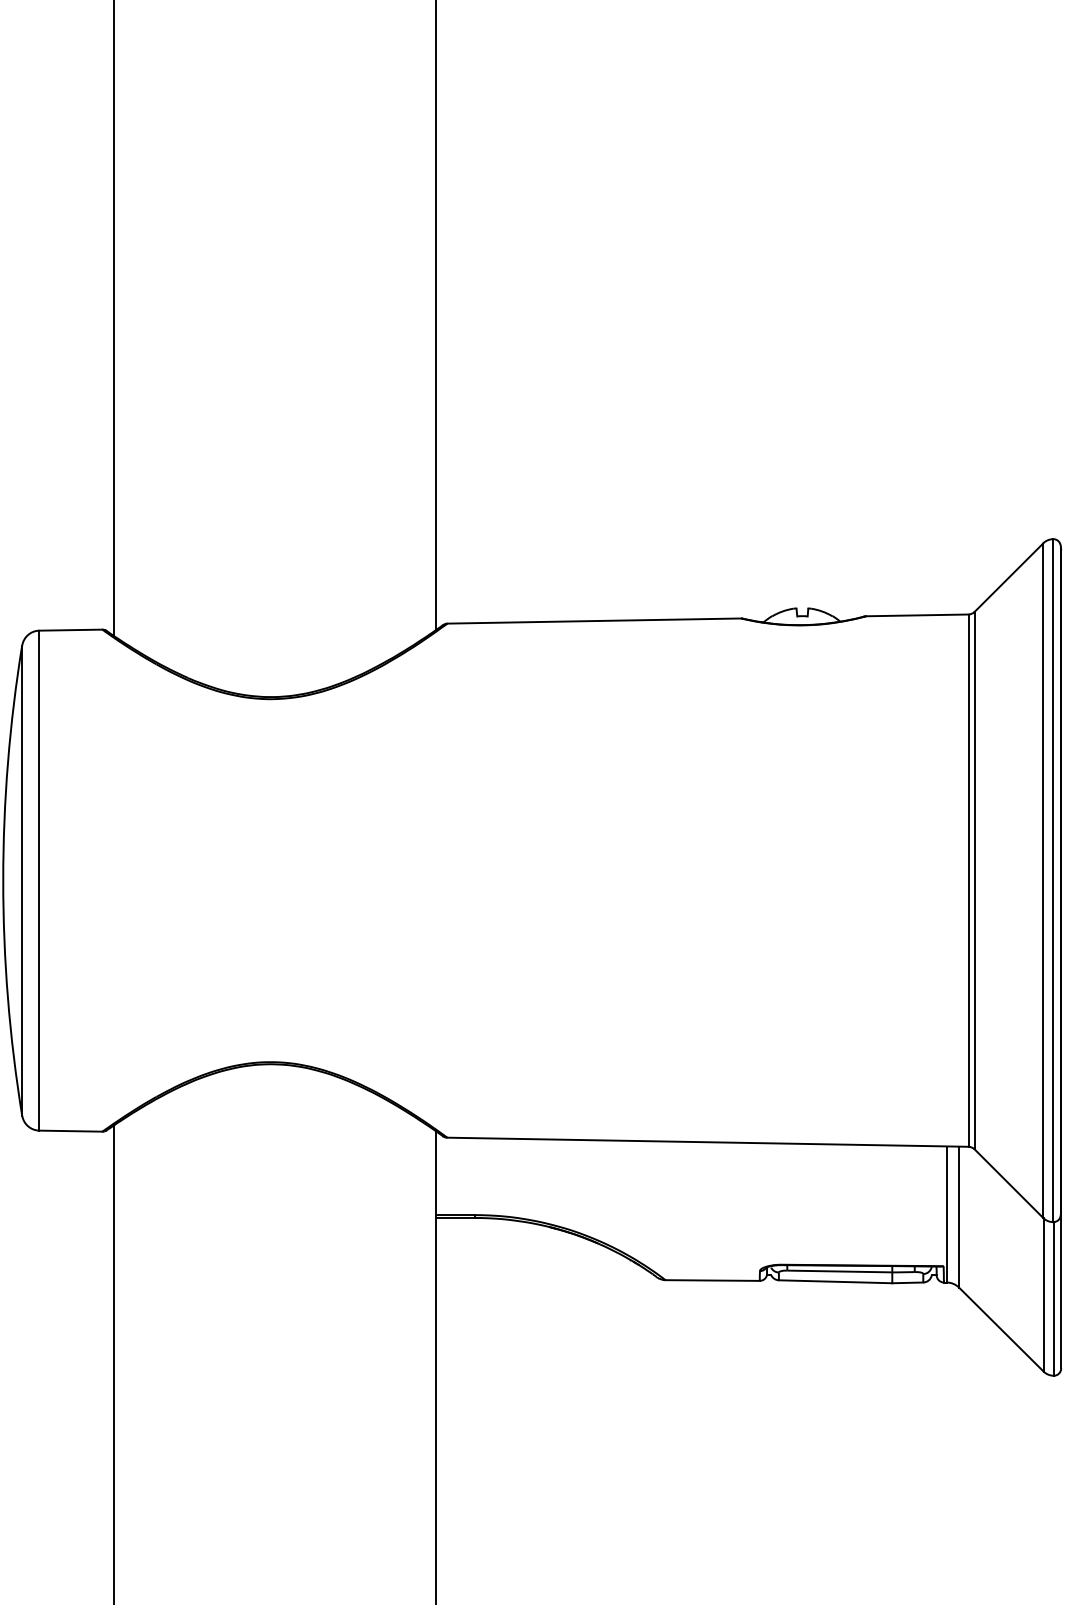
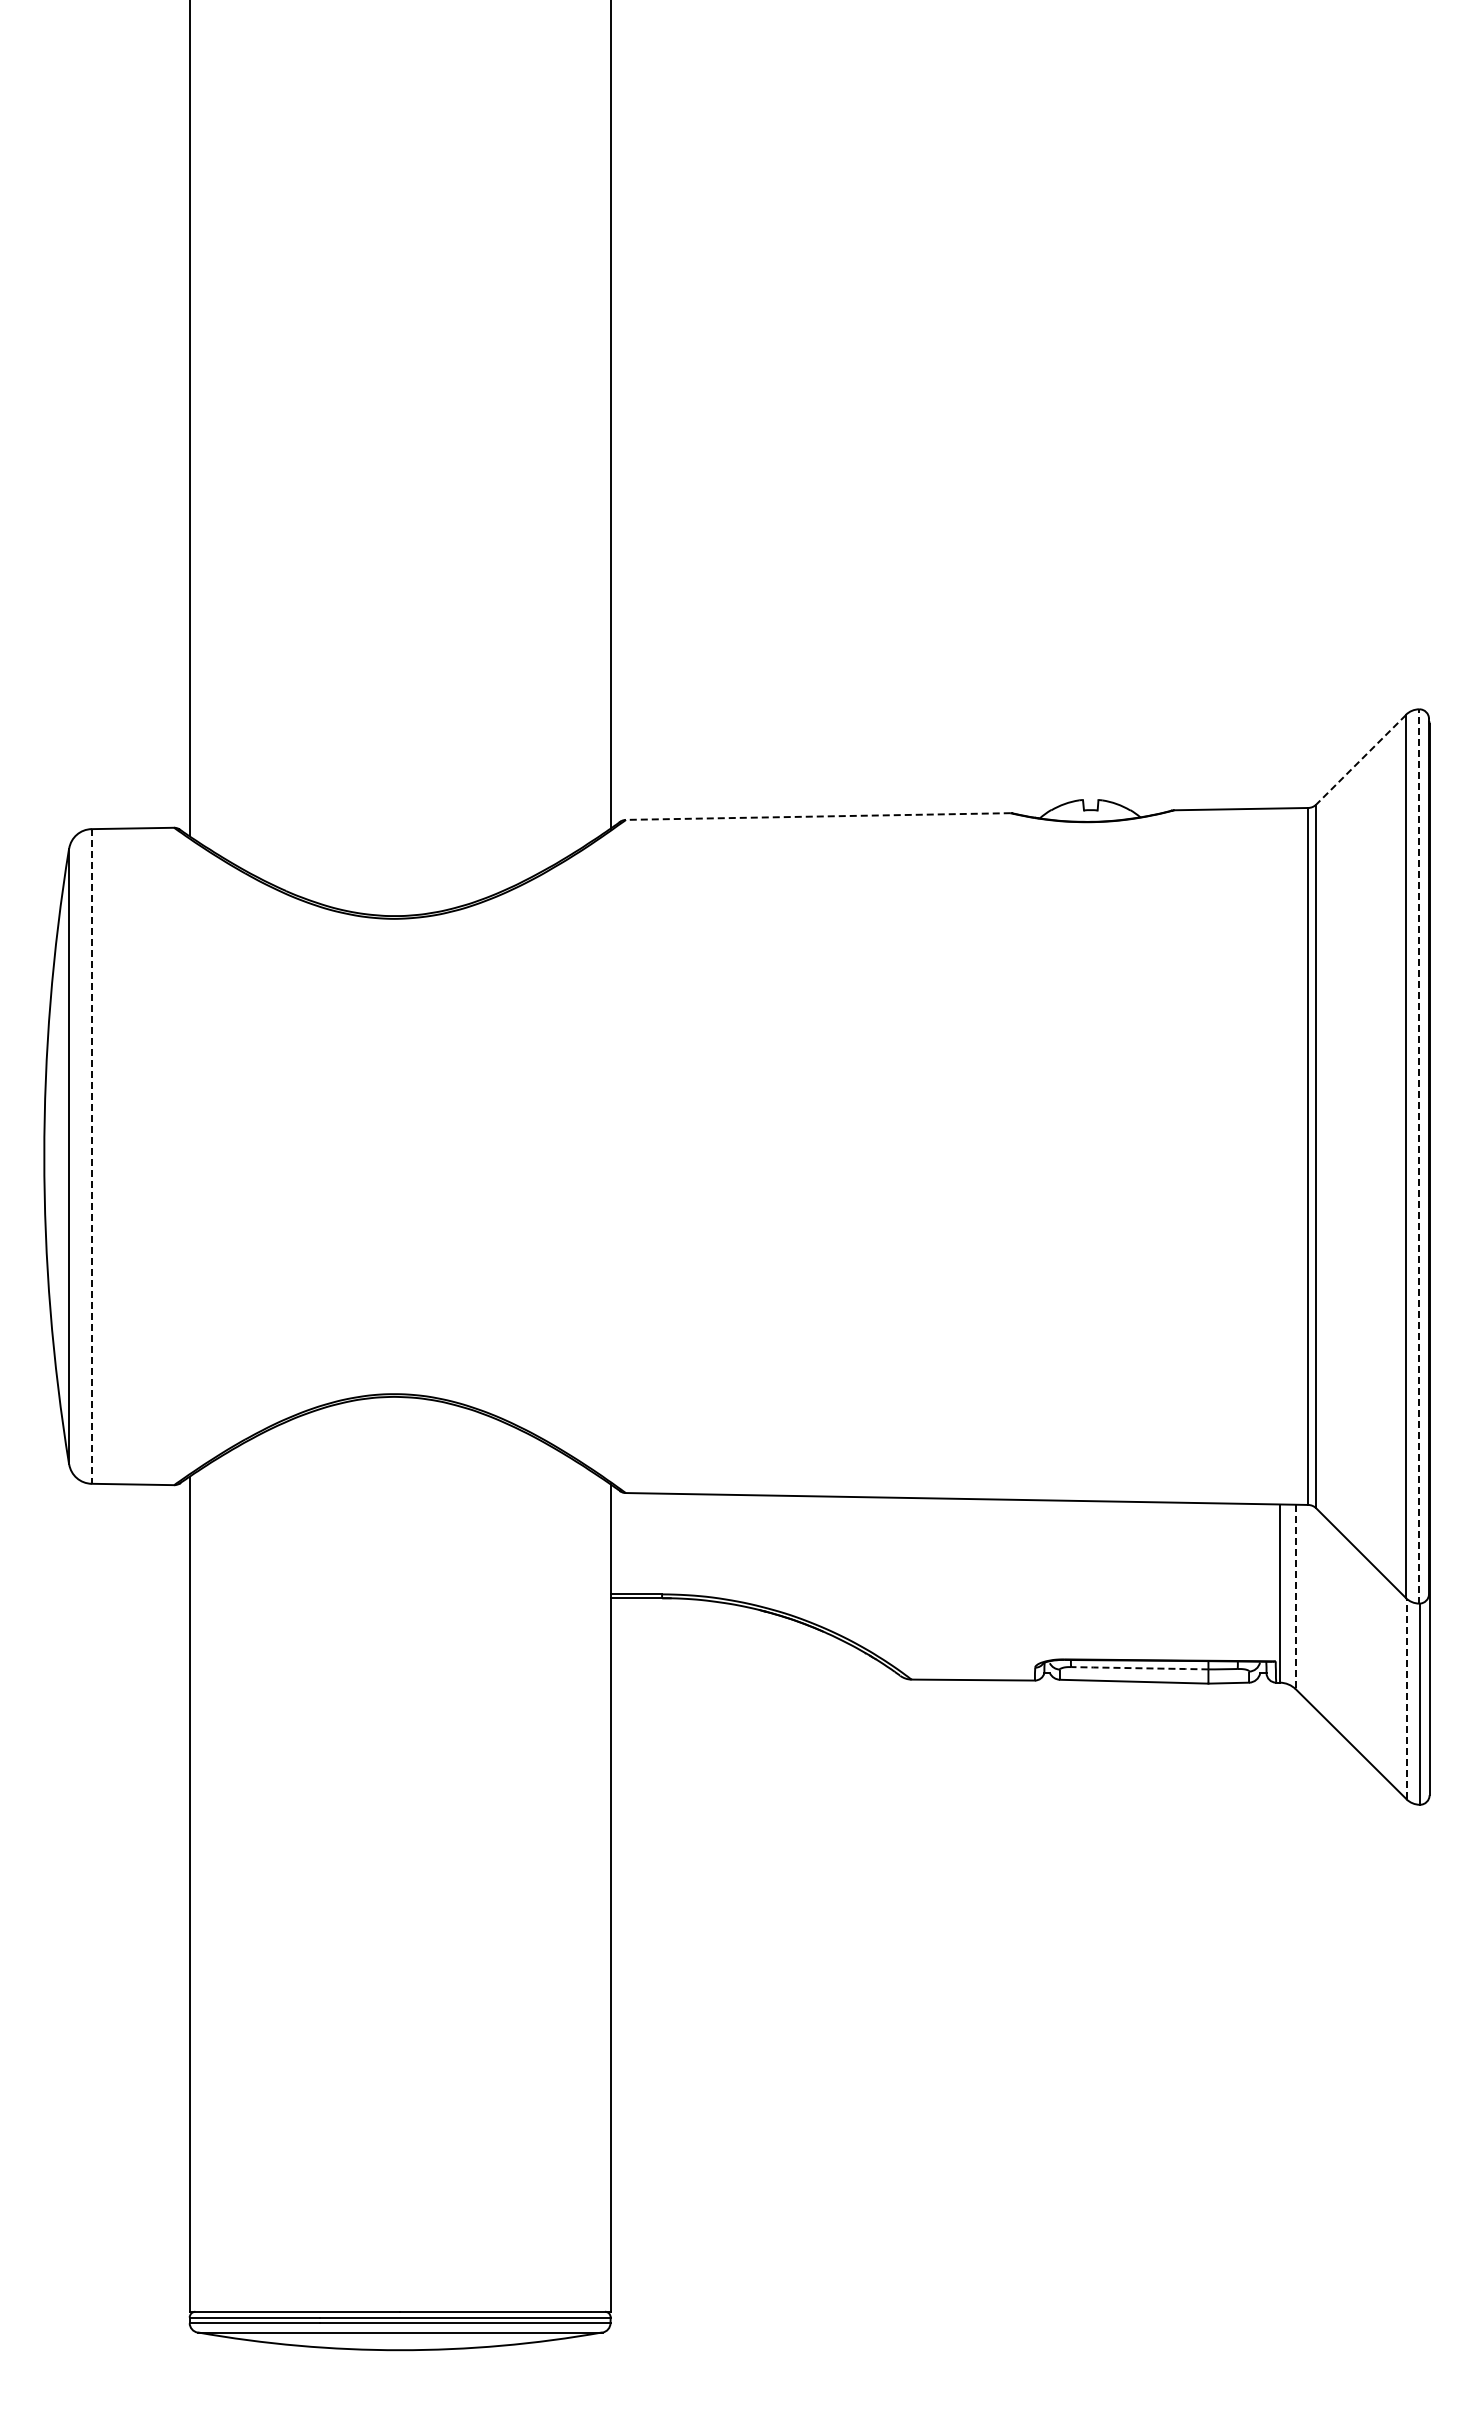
line: (1008, 578) -> (1360, 760), solid -> dashed
line: (593, 621) -> (817, 816), solid -> dashed
line: (1053, 879) -> (1419, 1155), solid -> dashed
line: (39, 880) -> (91, 1156), solid -> dashed
line: (958, 1217) -> (1295, 1597), solid -> dashed
line: (839, 1271) -> (1139, 1668), solid -> dashed
line: (1043, 1294) -> (1406, 1698), solid -> dashed

